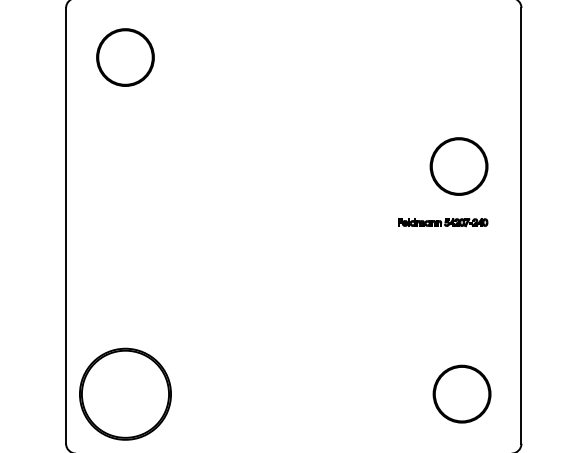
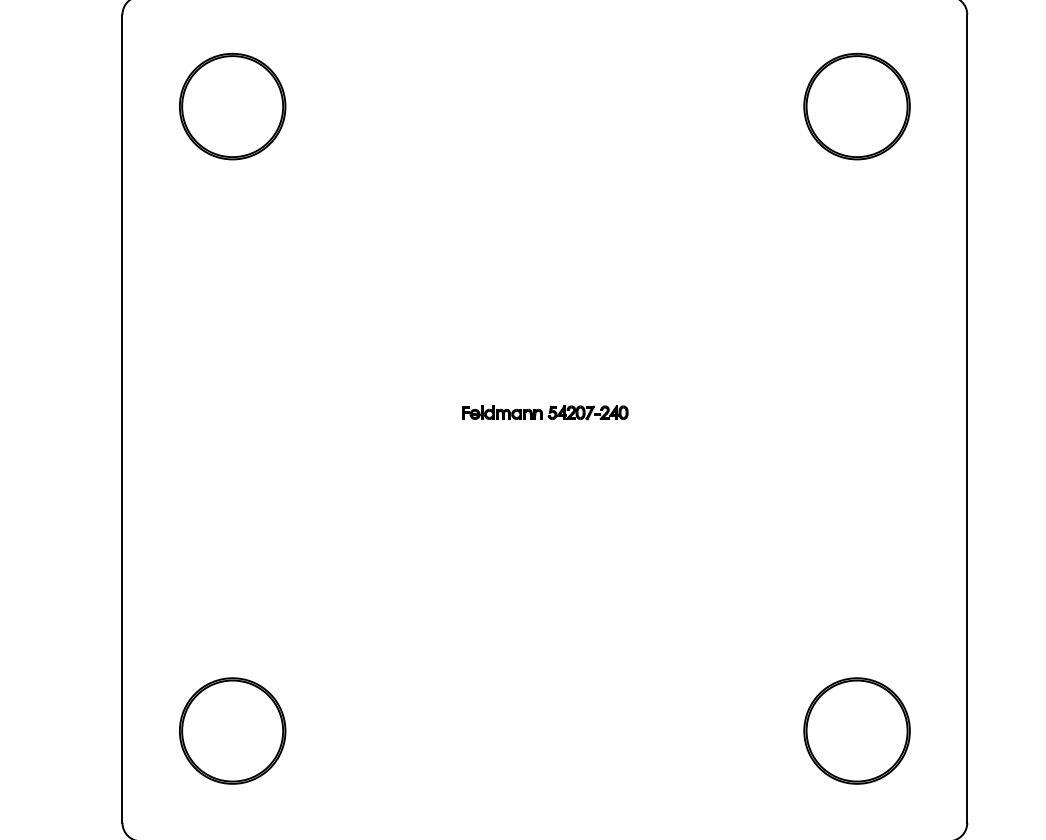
part: (458, 166) -> (855, 106), moved
part: (443, 222) -> (546, 412), moved
part: (125, 393) -> (232, 729), size x0.62

